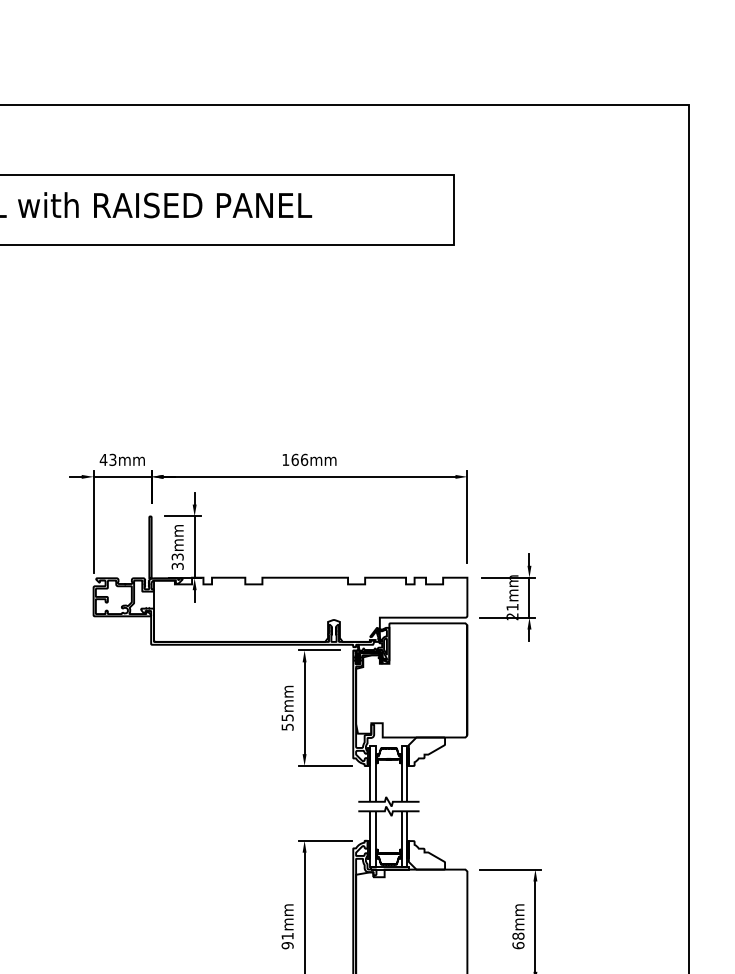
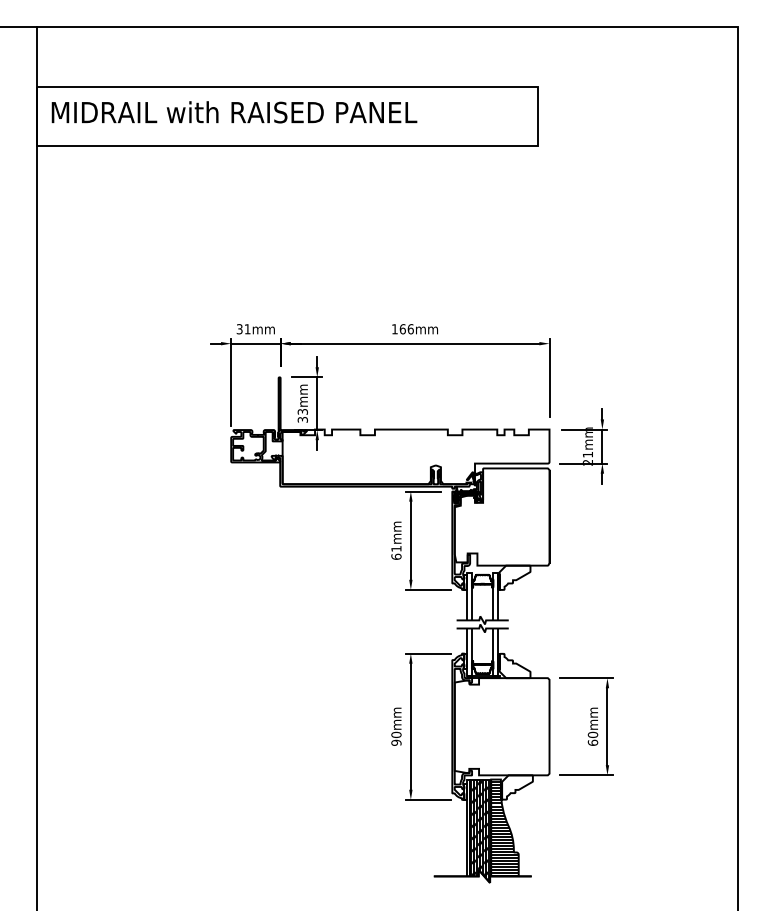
text: (108, 460) -> (243, 329), 43mm -> 31mm
text: (287, 722) -> (396, 552), 55mm -> 61mm
text: (287, 935) -> (396, 734), 91mm -> 90mm
text: (517, 935) -> (592, 734), 68mm -> 60mm

